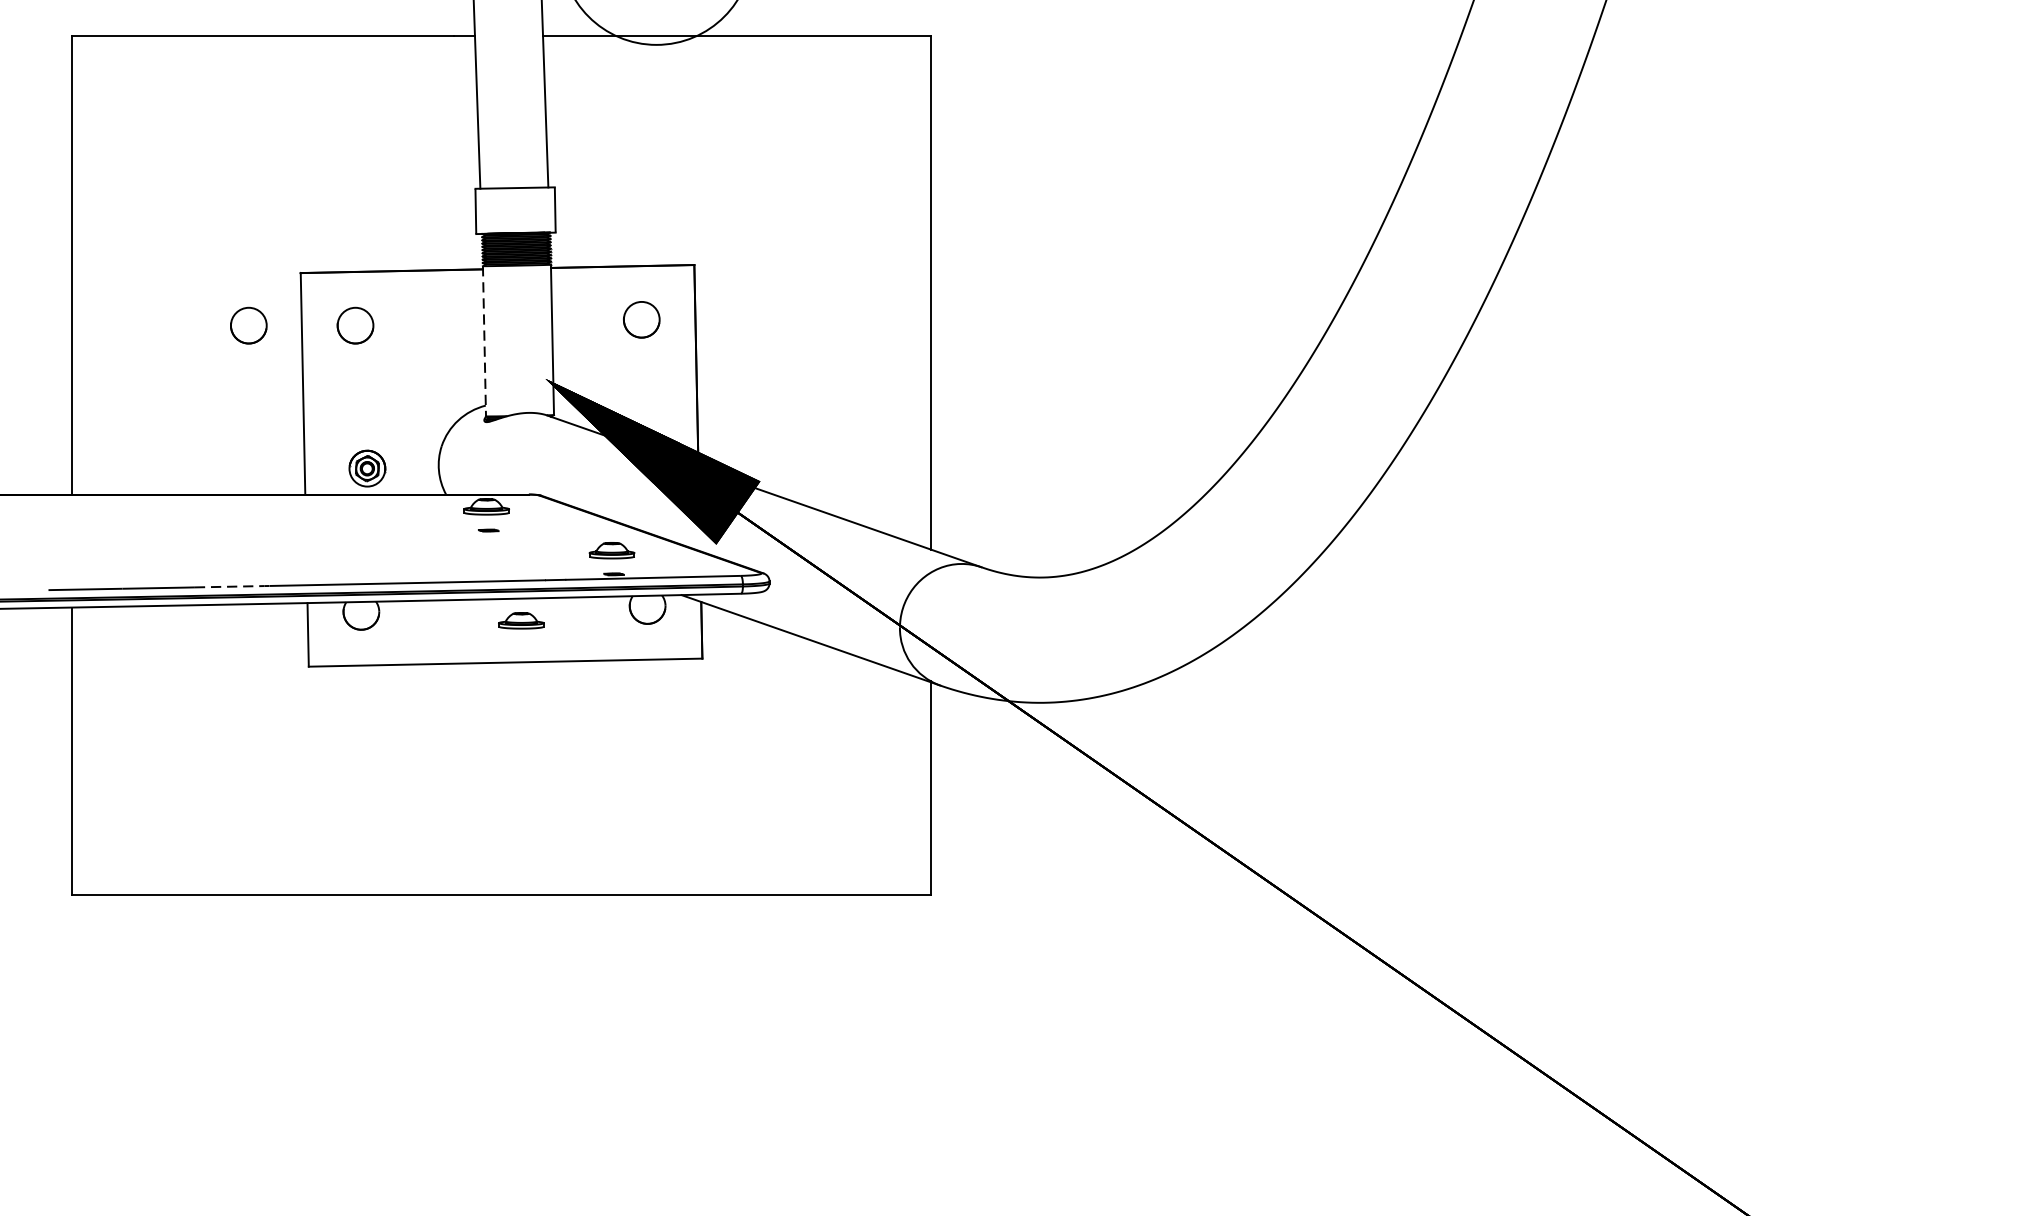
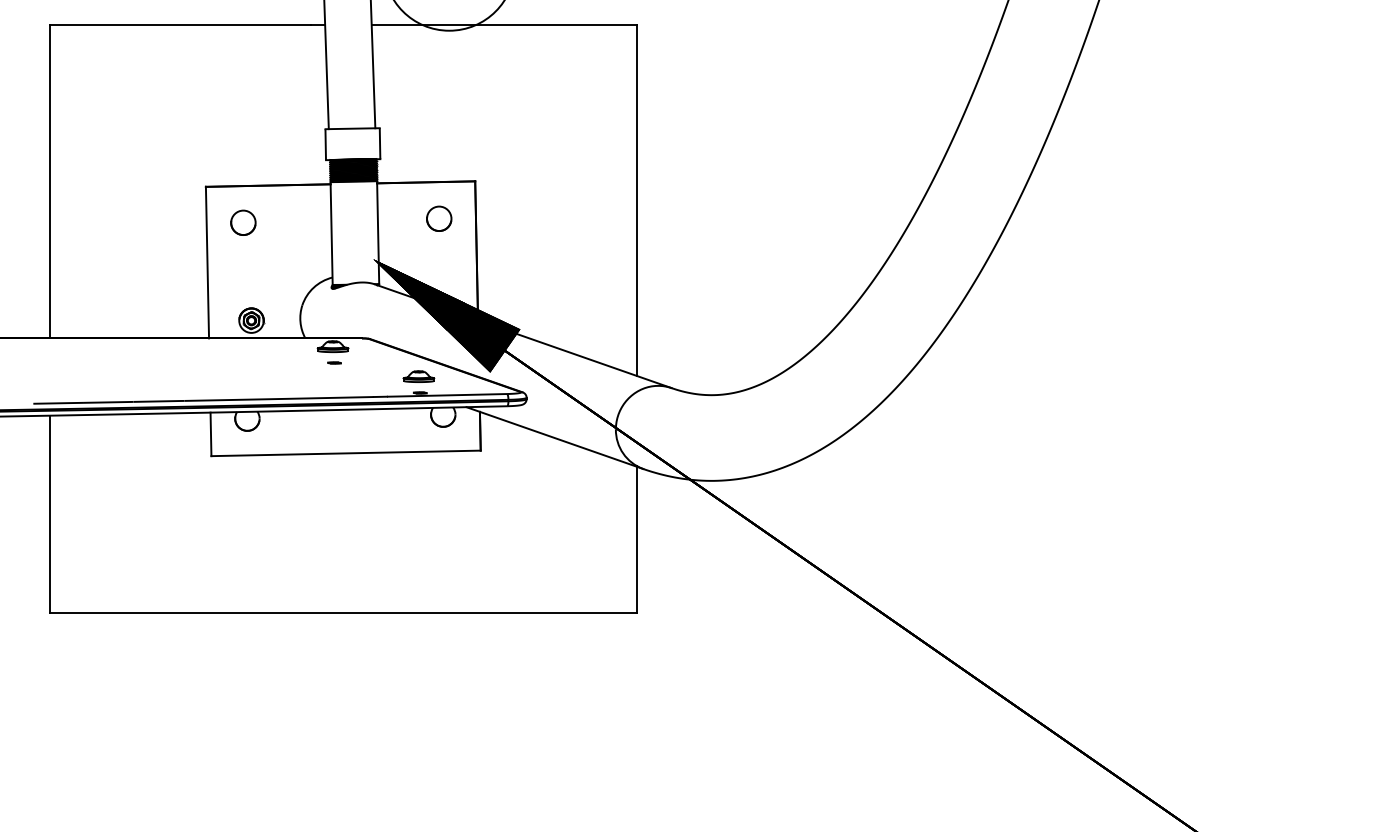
circle: (248, 325) -> (170, 222), removed
line: (484, 342) -> (331, 234), dashed -> solid
line: (234, 586) -> (160, 401), dashed -> solid
part: (520, 620) -> (356, 424), removed

